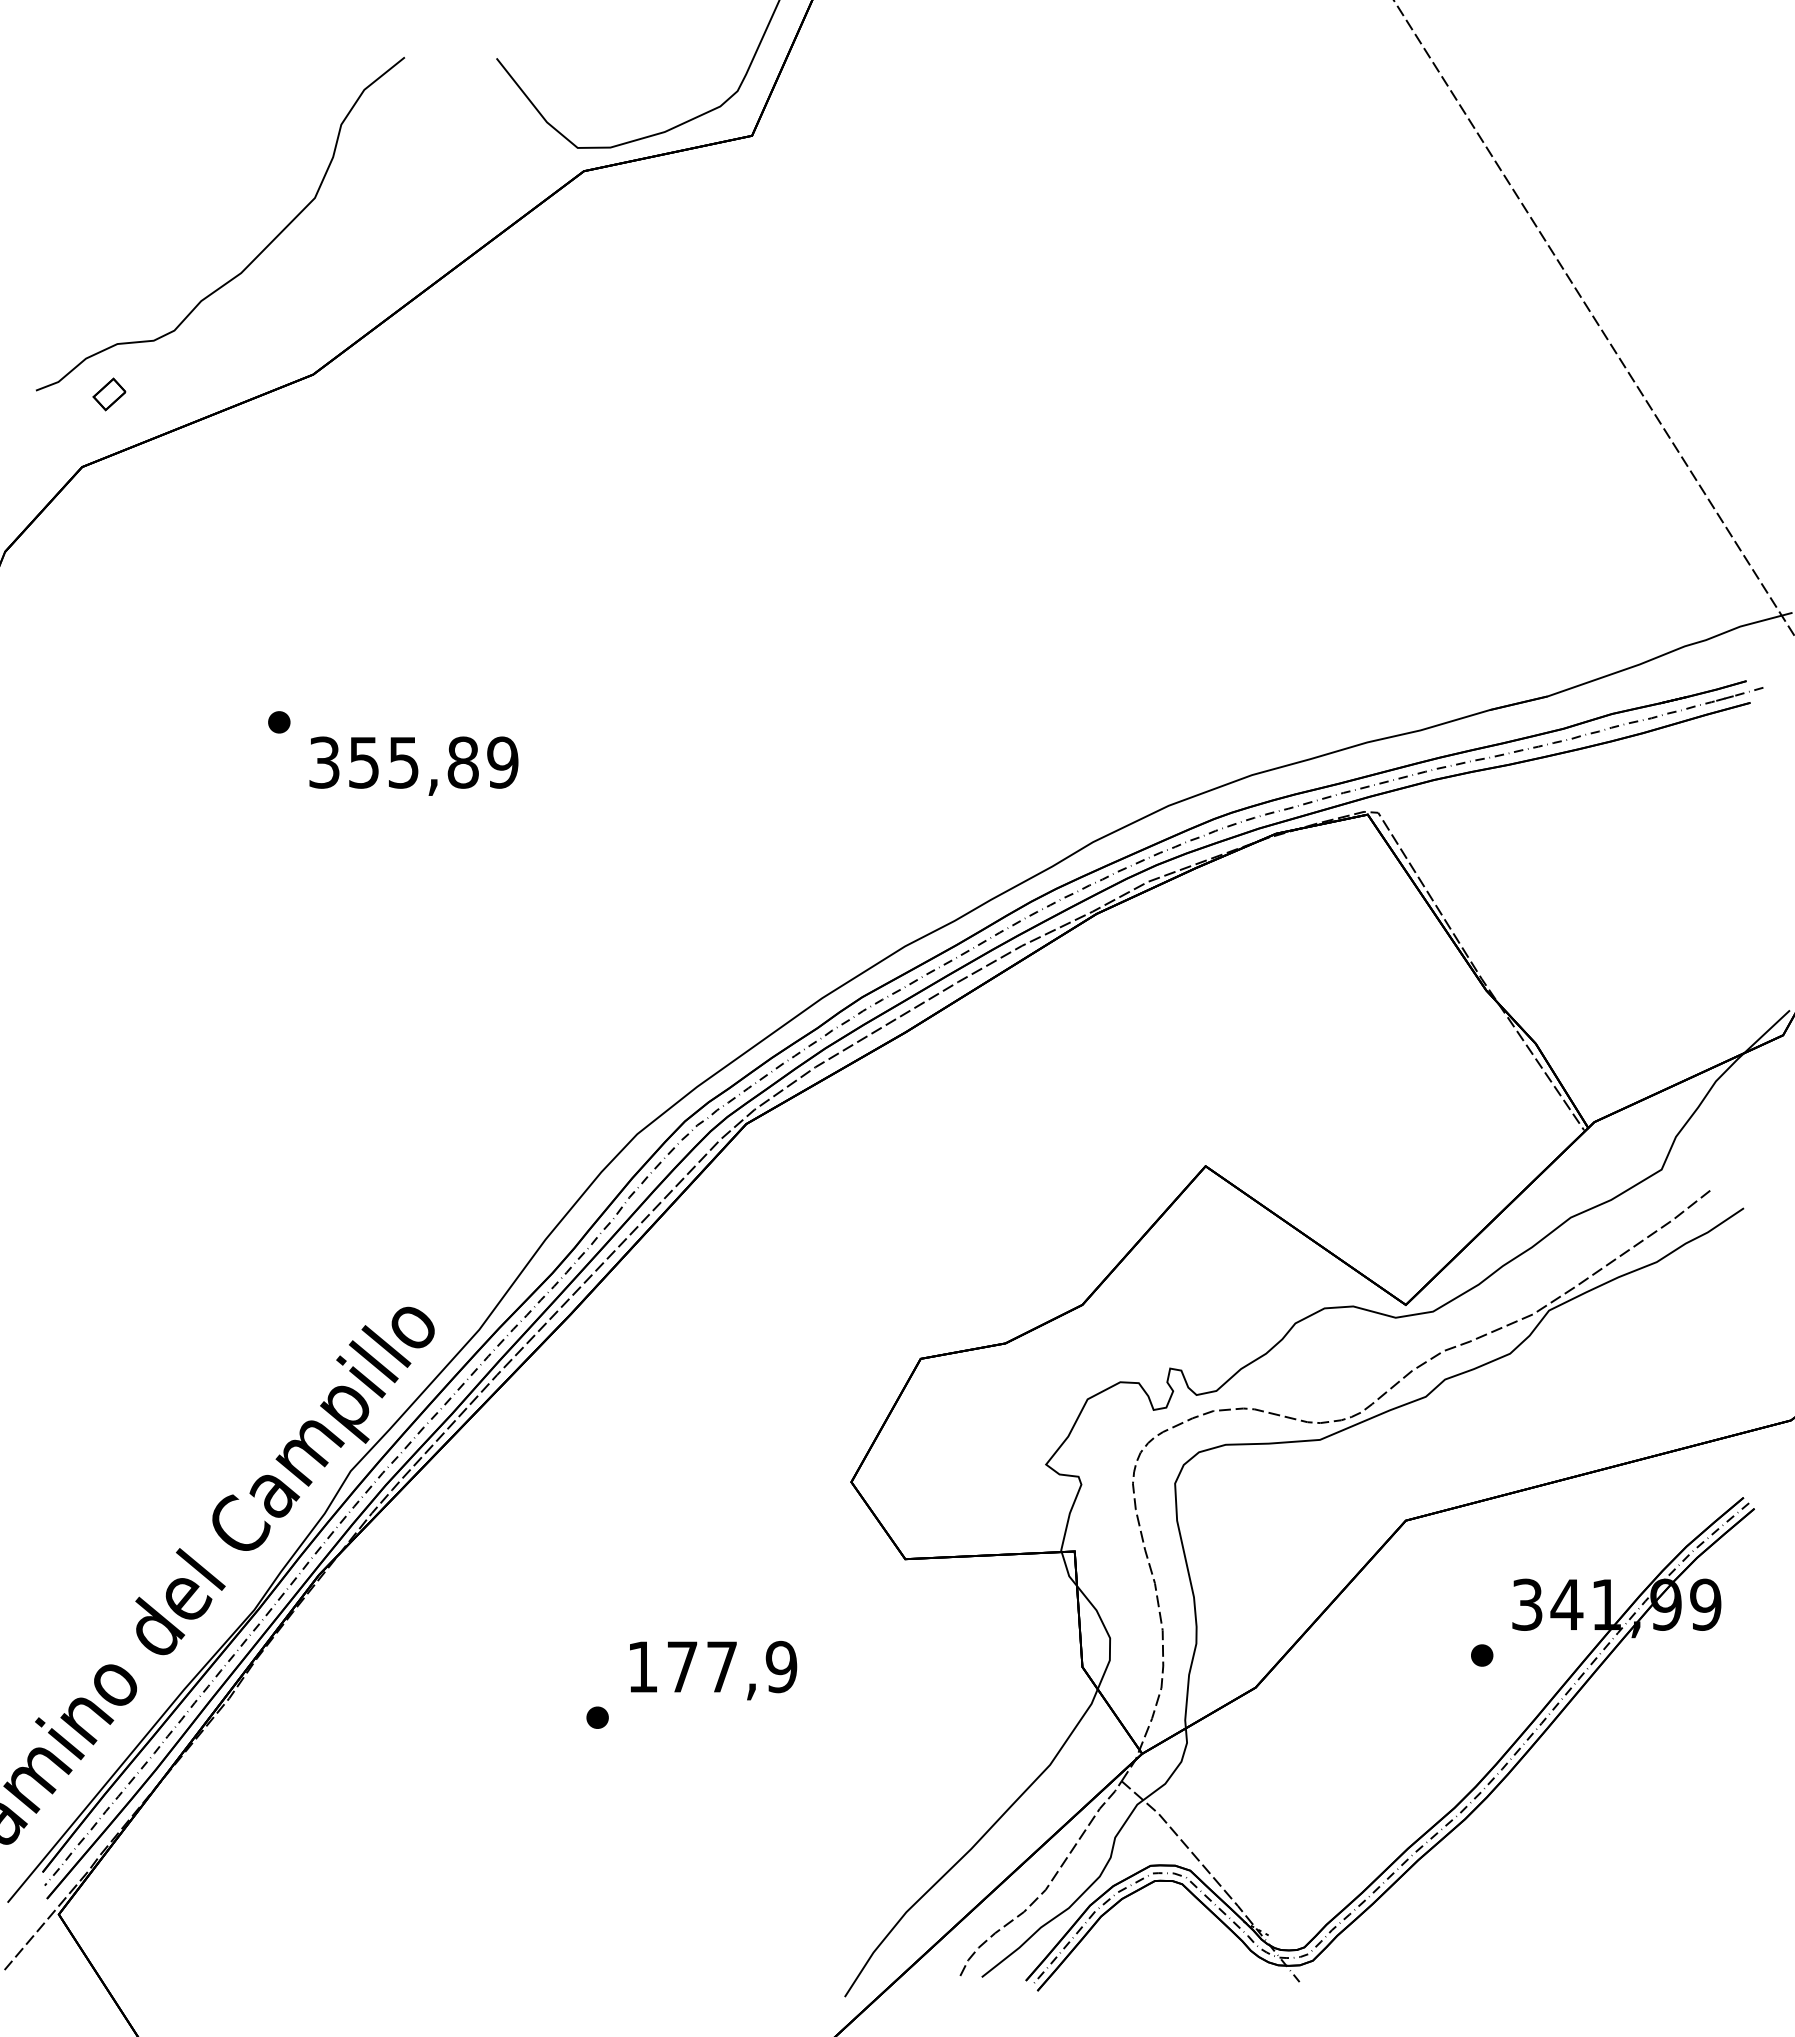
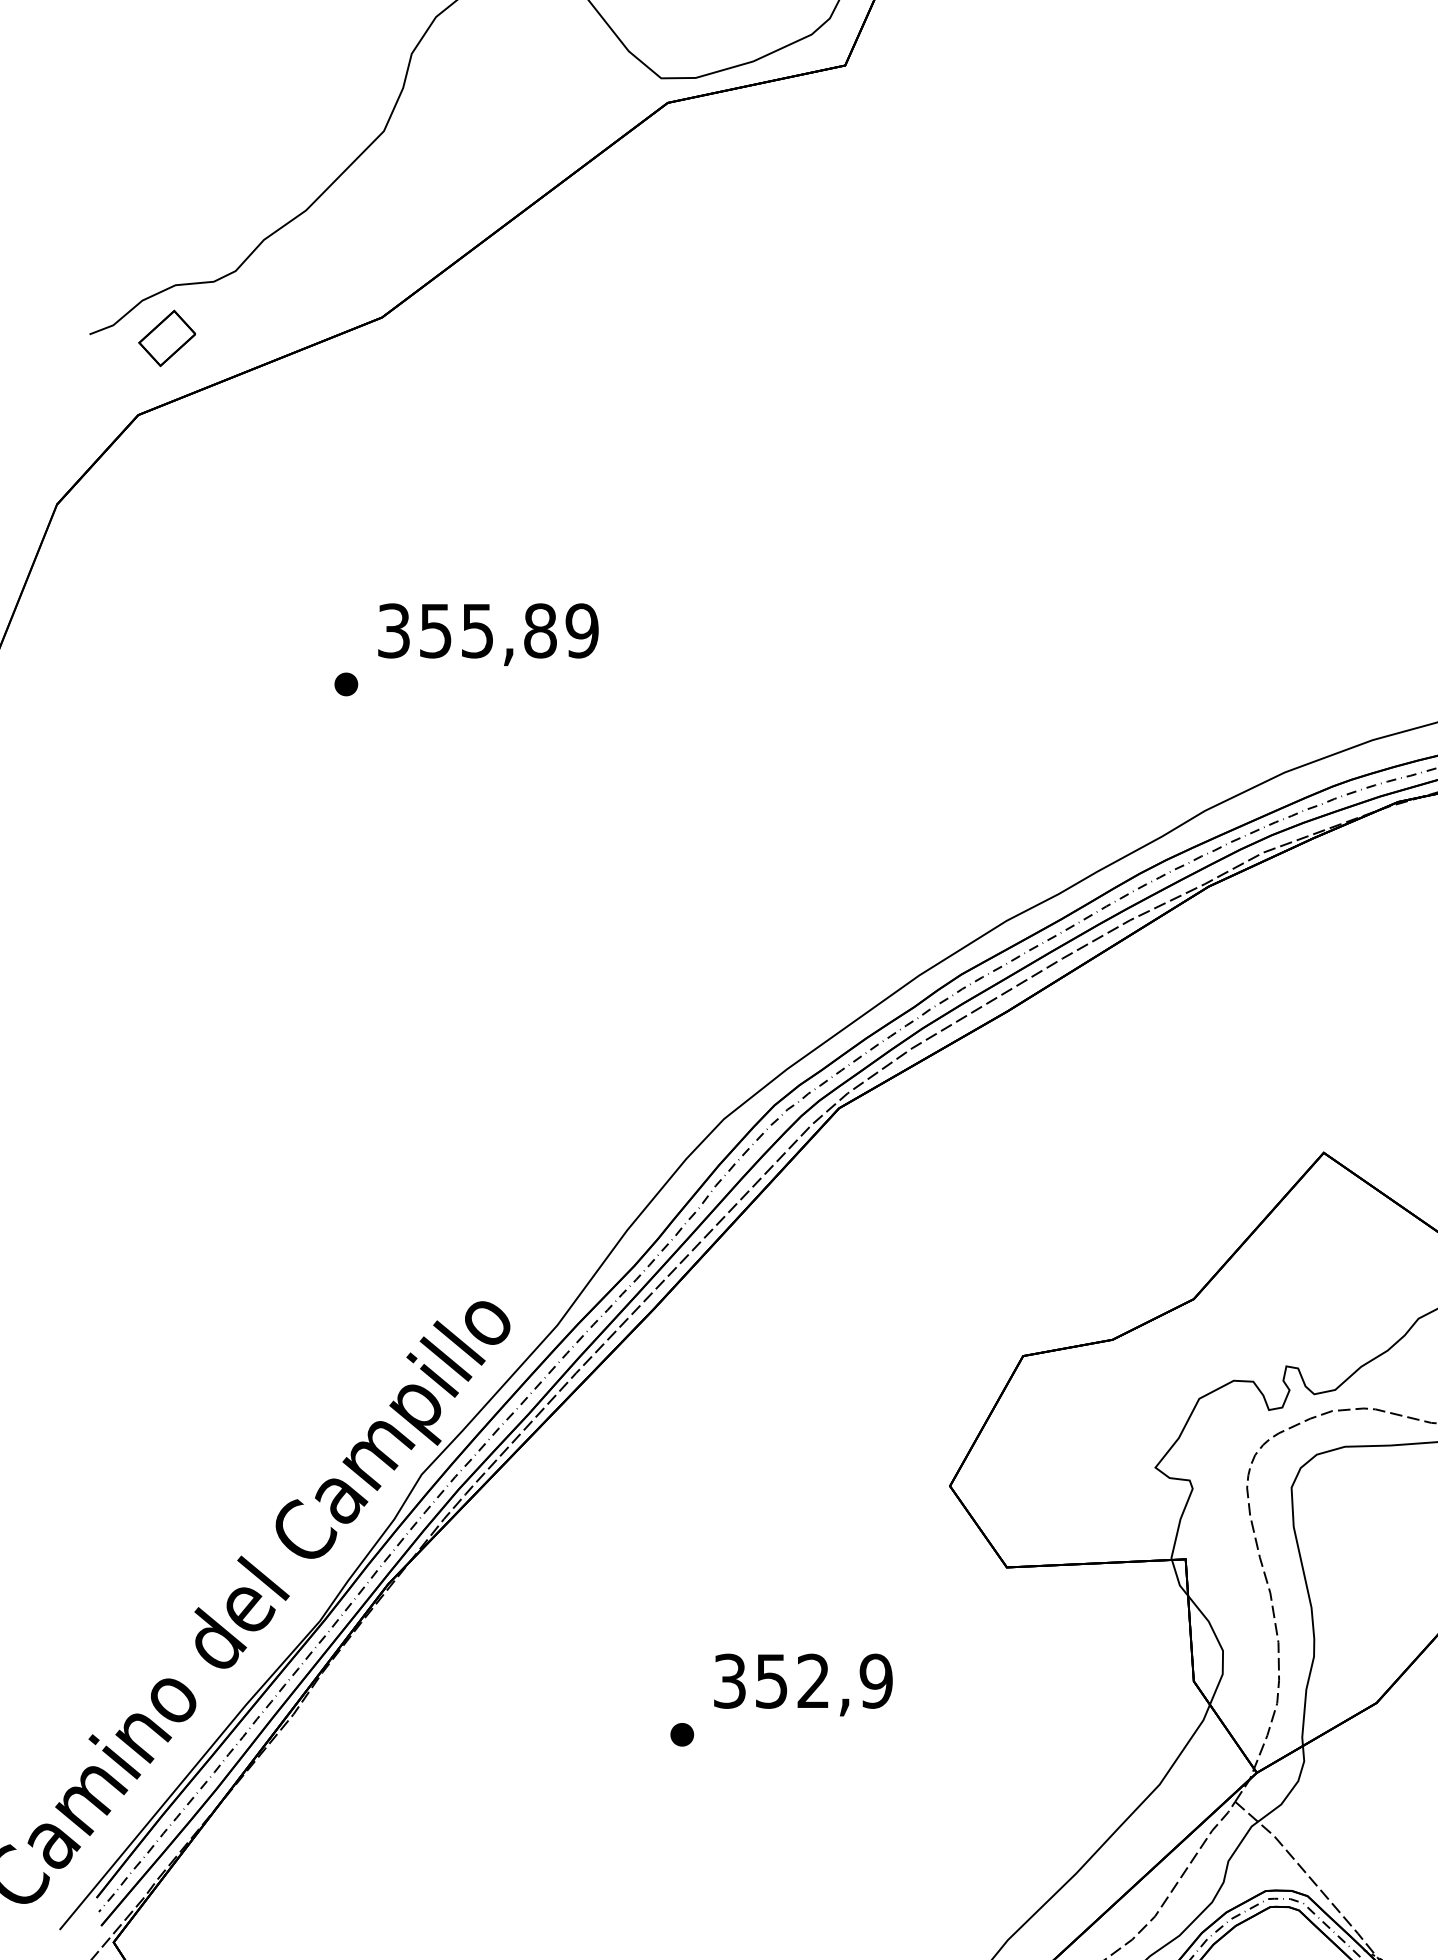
part: (109, 394) -> (167, 338), size x1.67
text: (413, 765) -> (487, 633), moved
text: (681, 1666) -> (770, 1680), 177,9 -> 352,9

